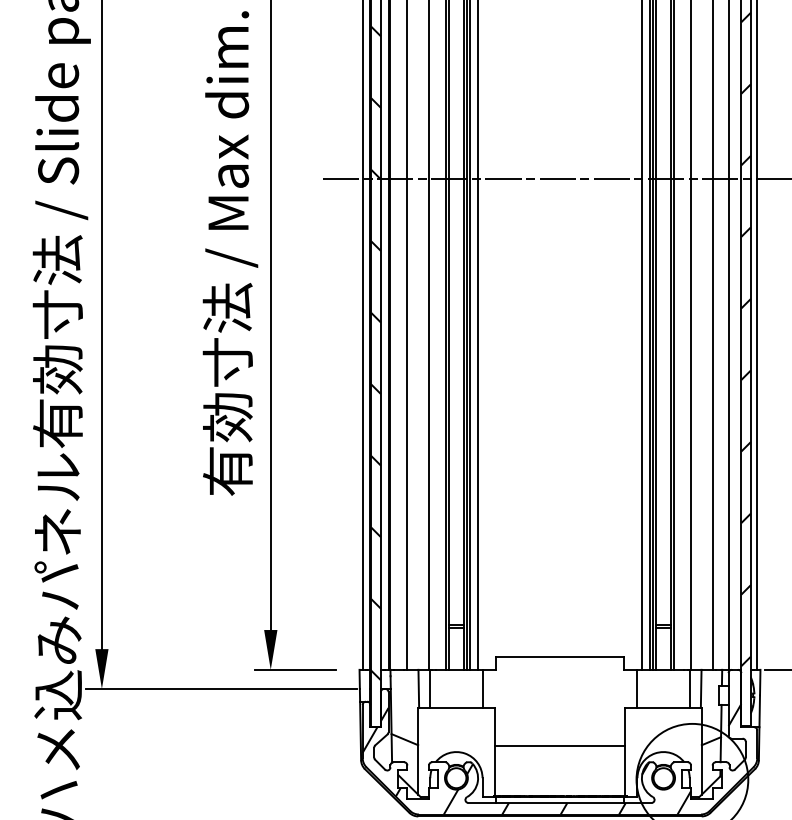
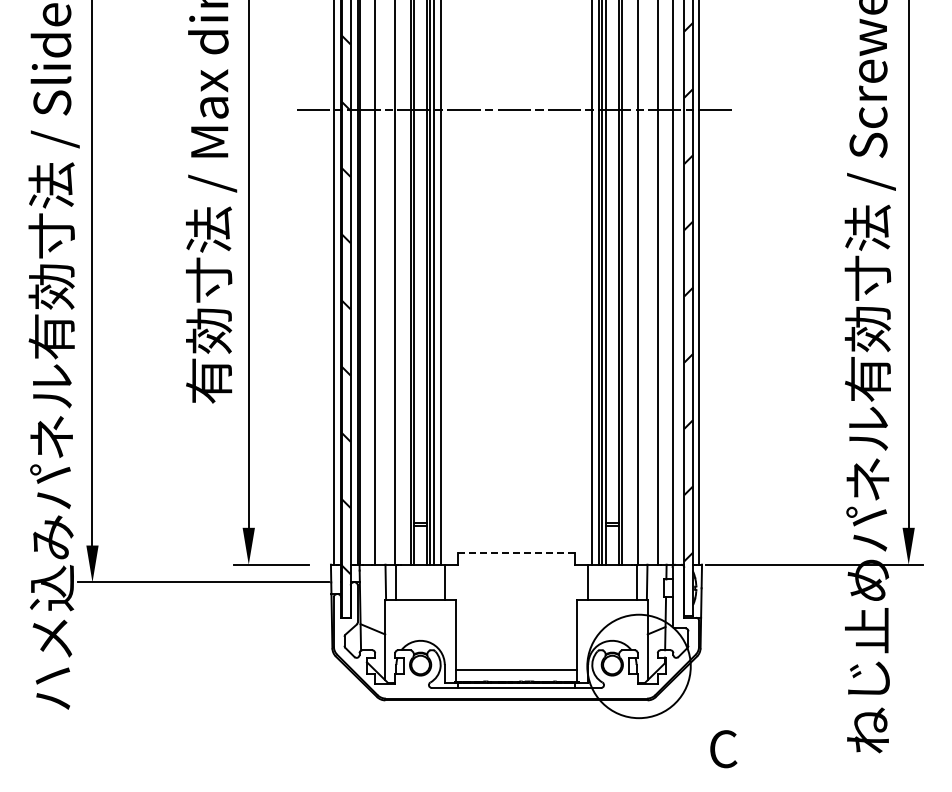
line: (560, 656) -> (516, 552), solid -> dashed
line: (560, 746) -> (516, 670), moved
hatch: (551, 759) -> (508, 647), removed

